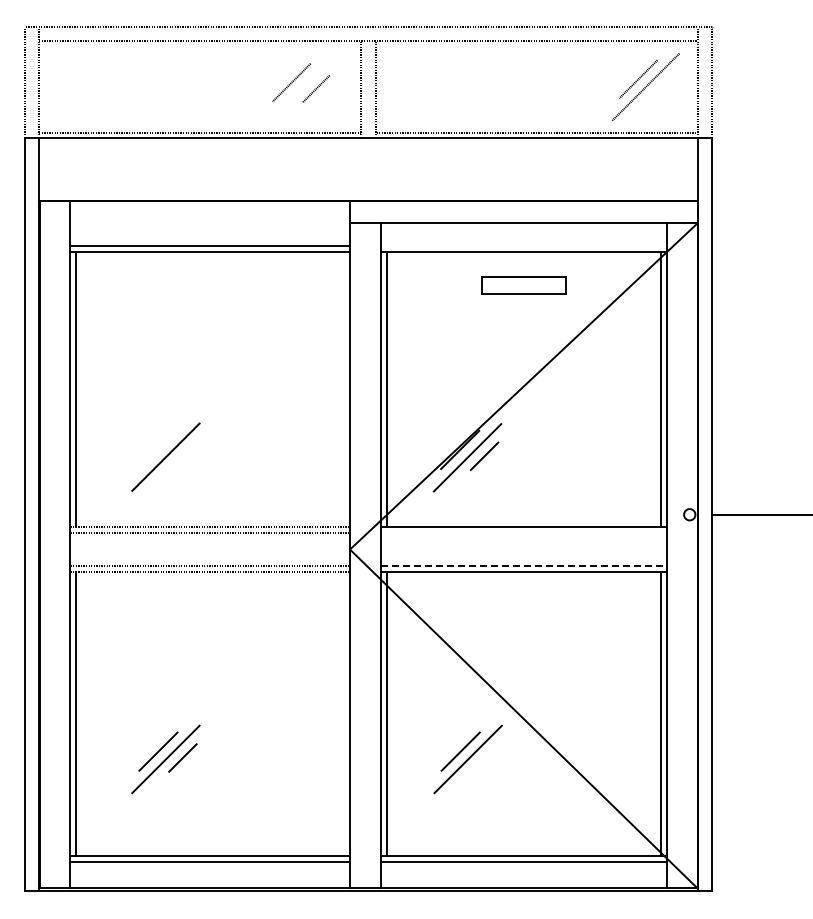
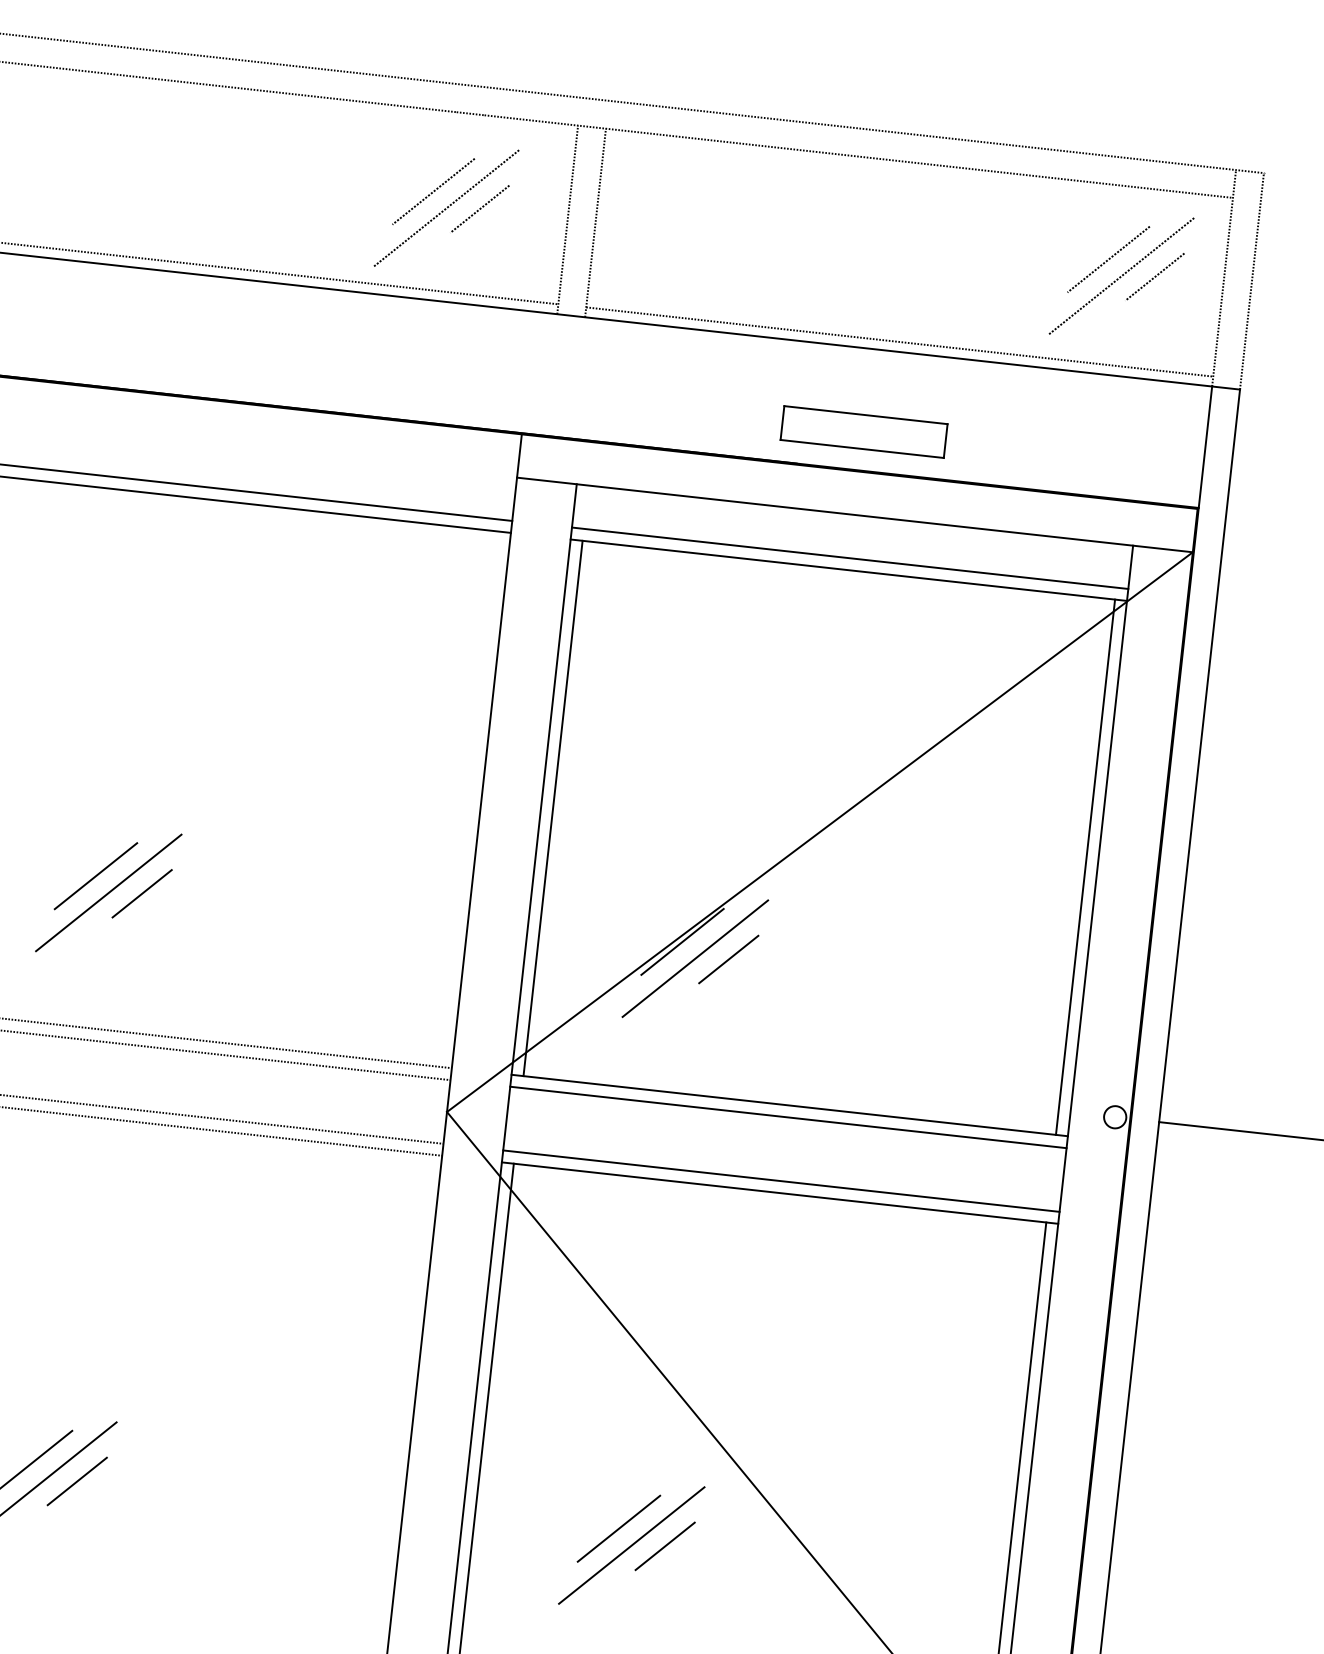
line: (662, 85) -> (1154, 276), added
line: (298, 90) -> (445, 208), added
line: (523, 245) -> (849, 557), added
part: (523, 285) -> (863, 431), moved
line: (158, 449) -> (96, 876), added
line: (182, 455) -> (141, 893), added
line: (523, 533) -> (787, 1117), added
line: (524, 565) -> (782, 1180), dashed -> solid
line: (484, 757) -> (663, 1545), added

